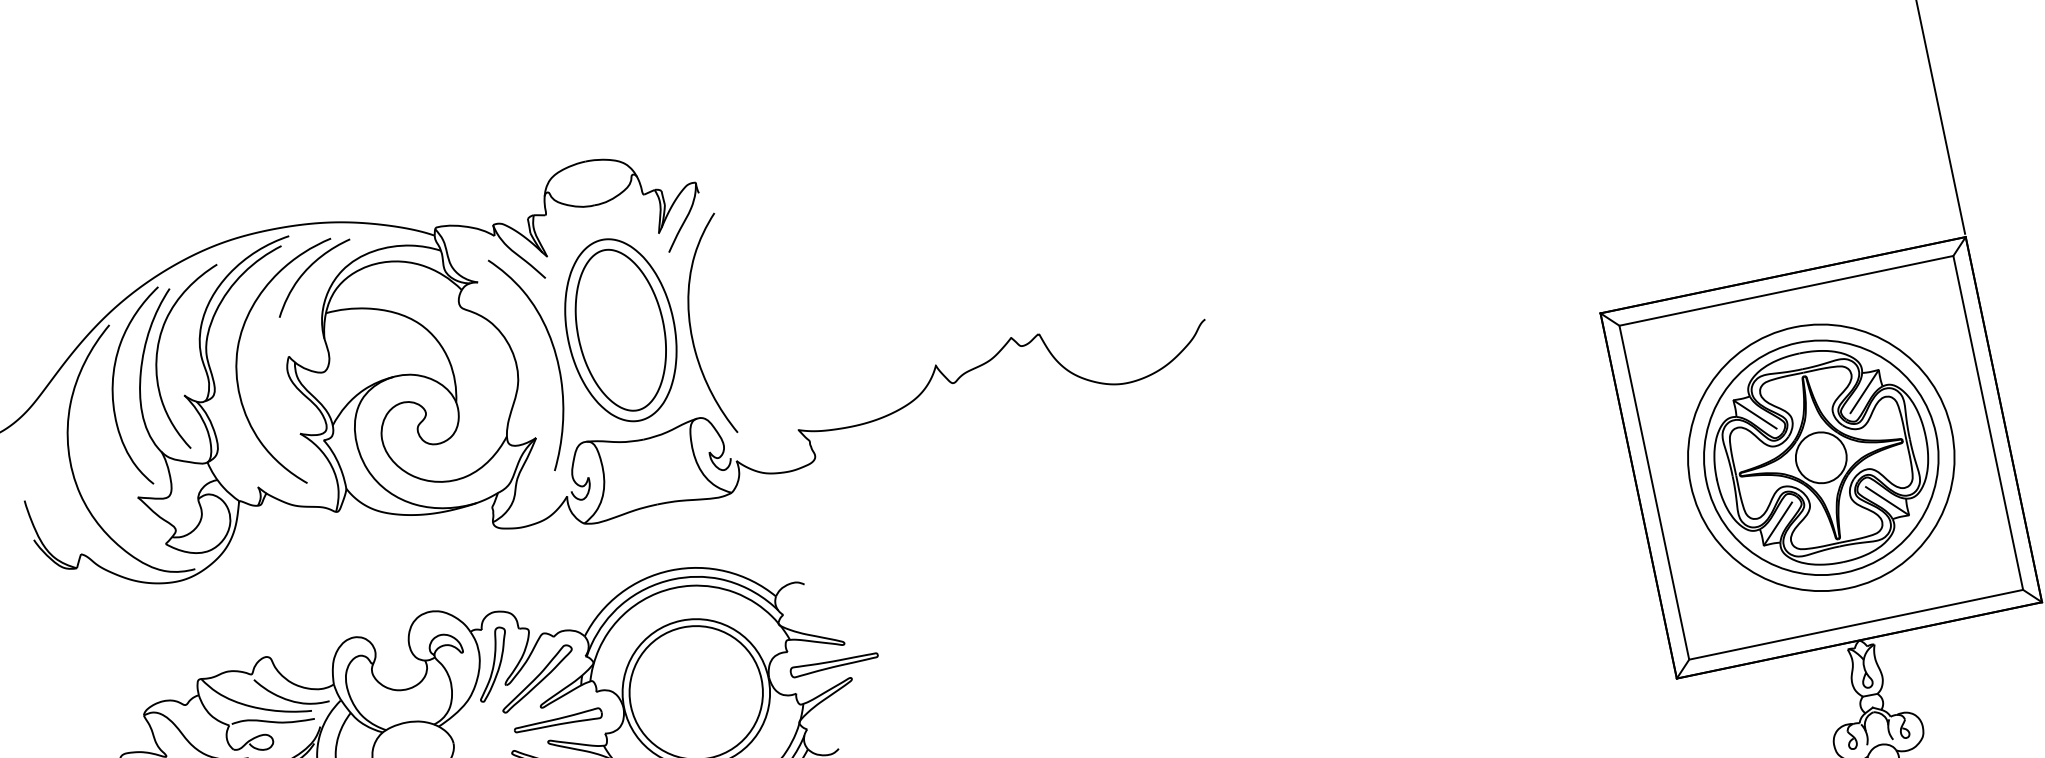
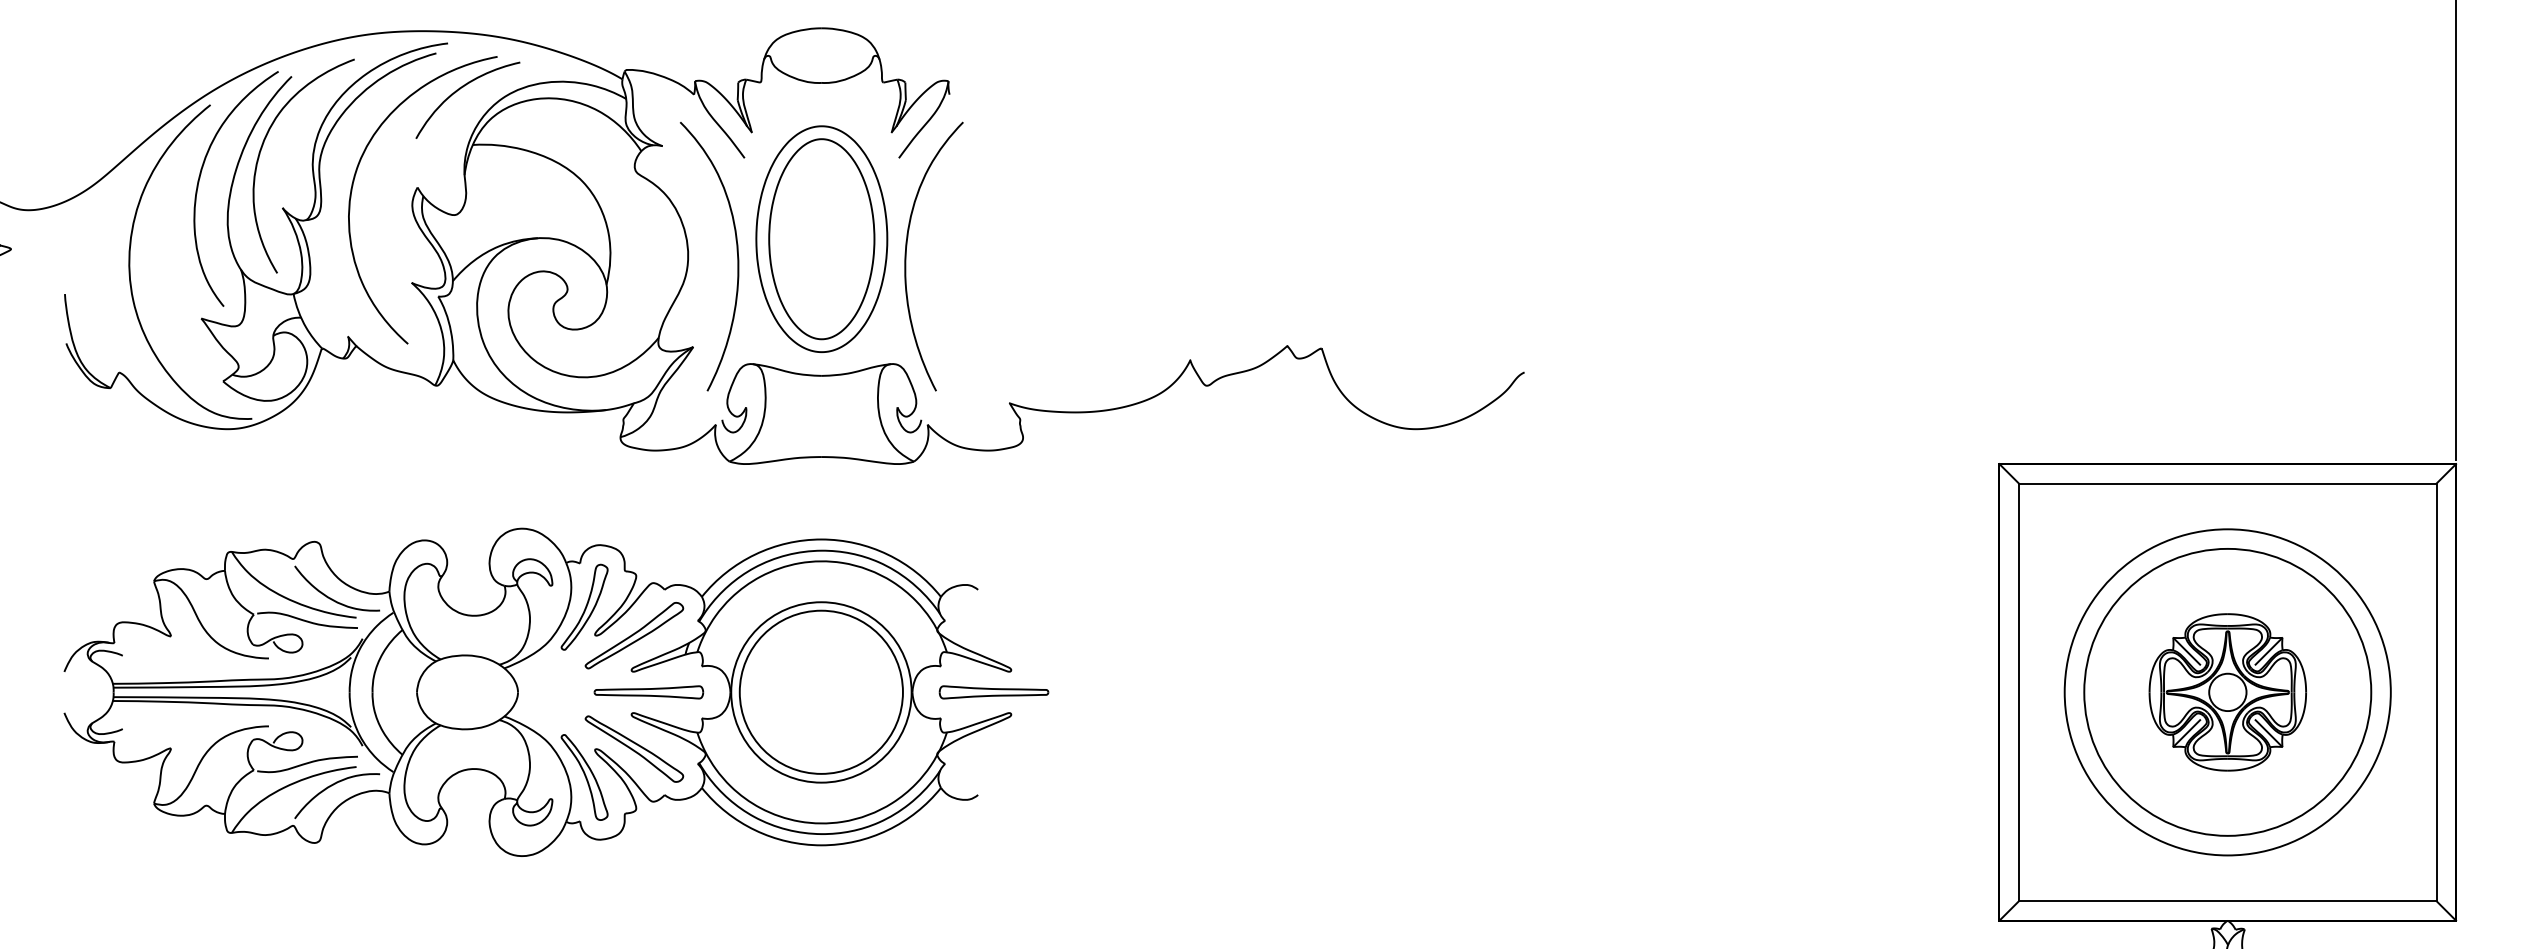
part: (1821, 457) -> (2227, 692), size x0.6

